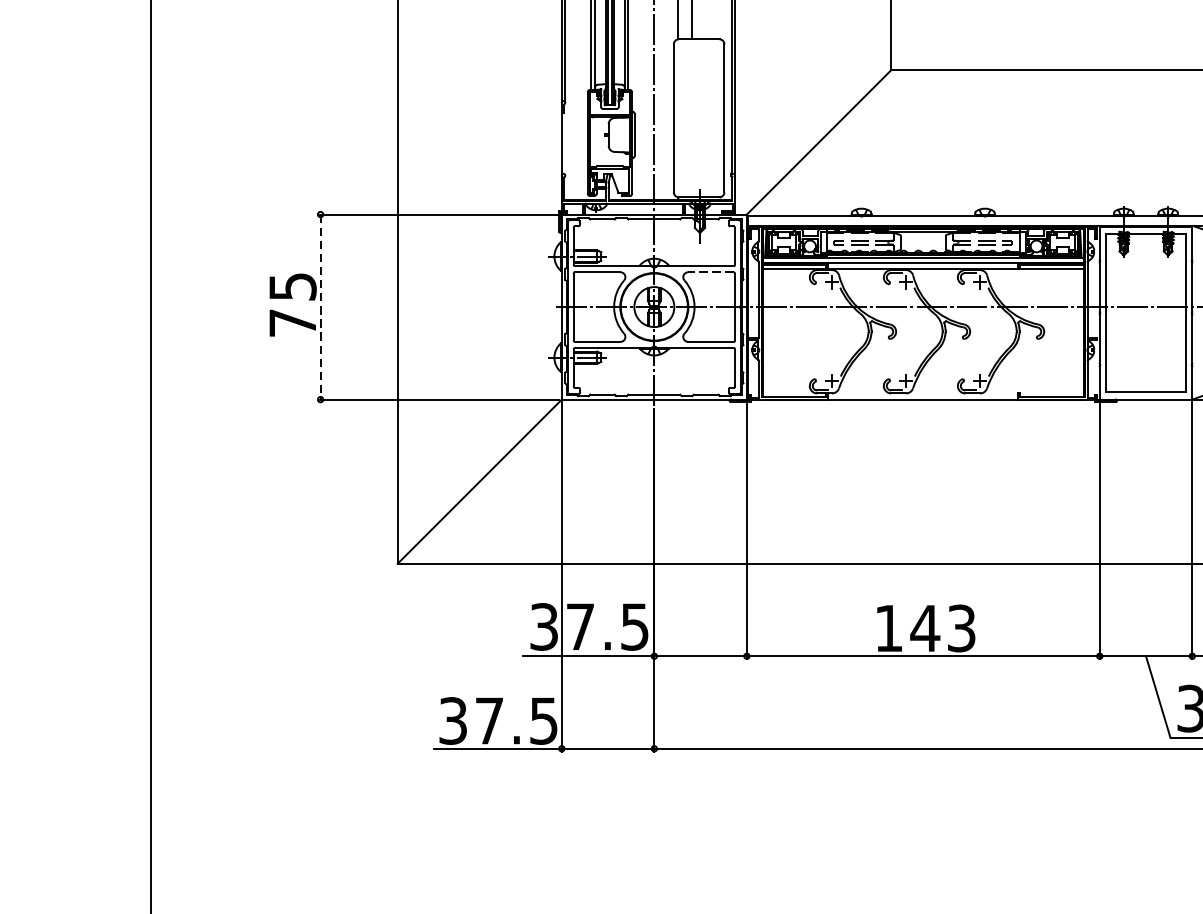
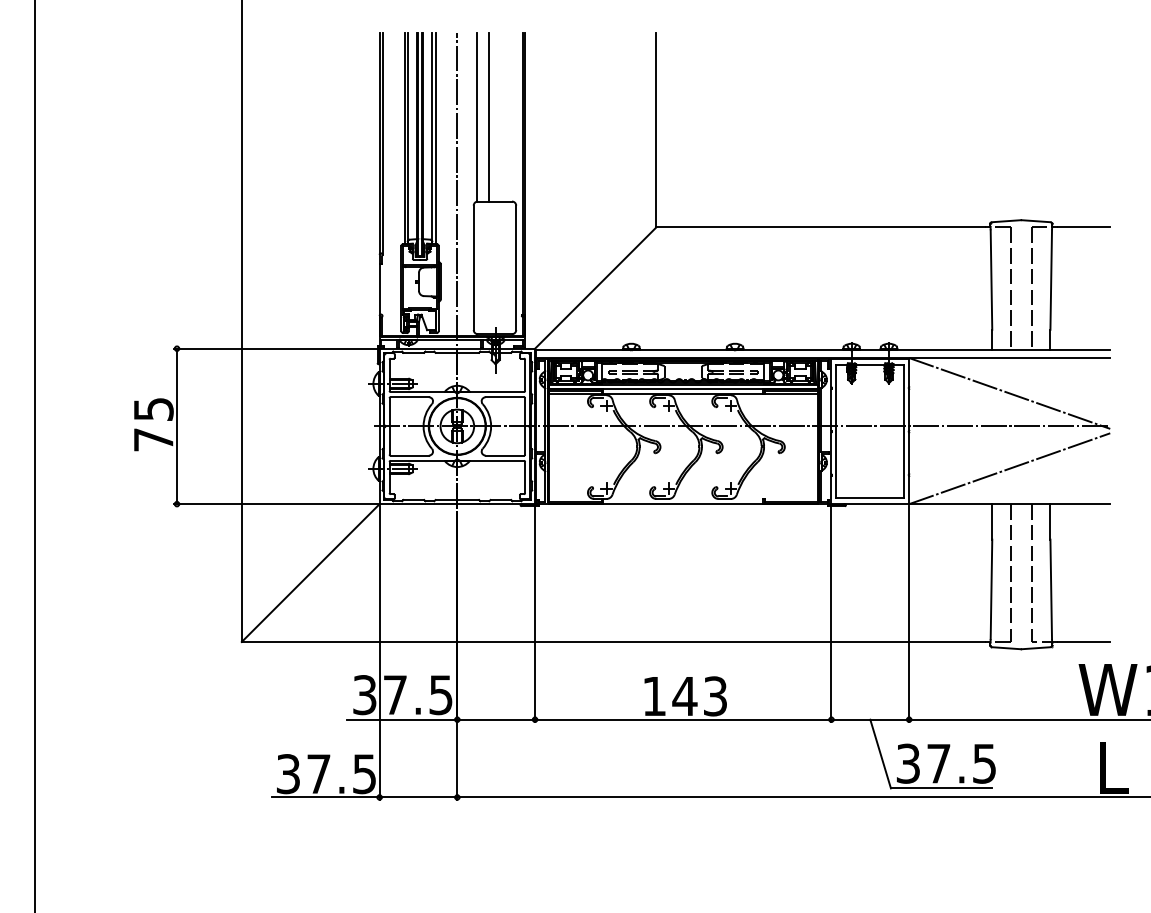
line: (710, 272) -> (504, 397), dashed -> solid
line: (321, 307) -> (177, 426), dashed -> solid

